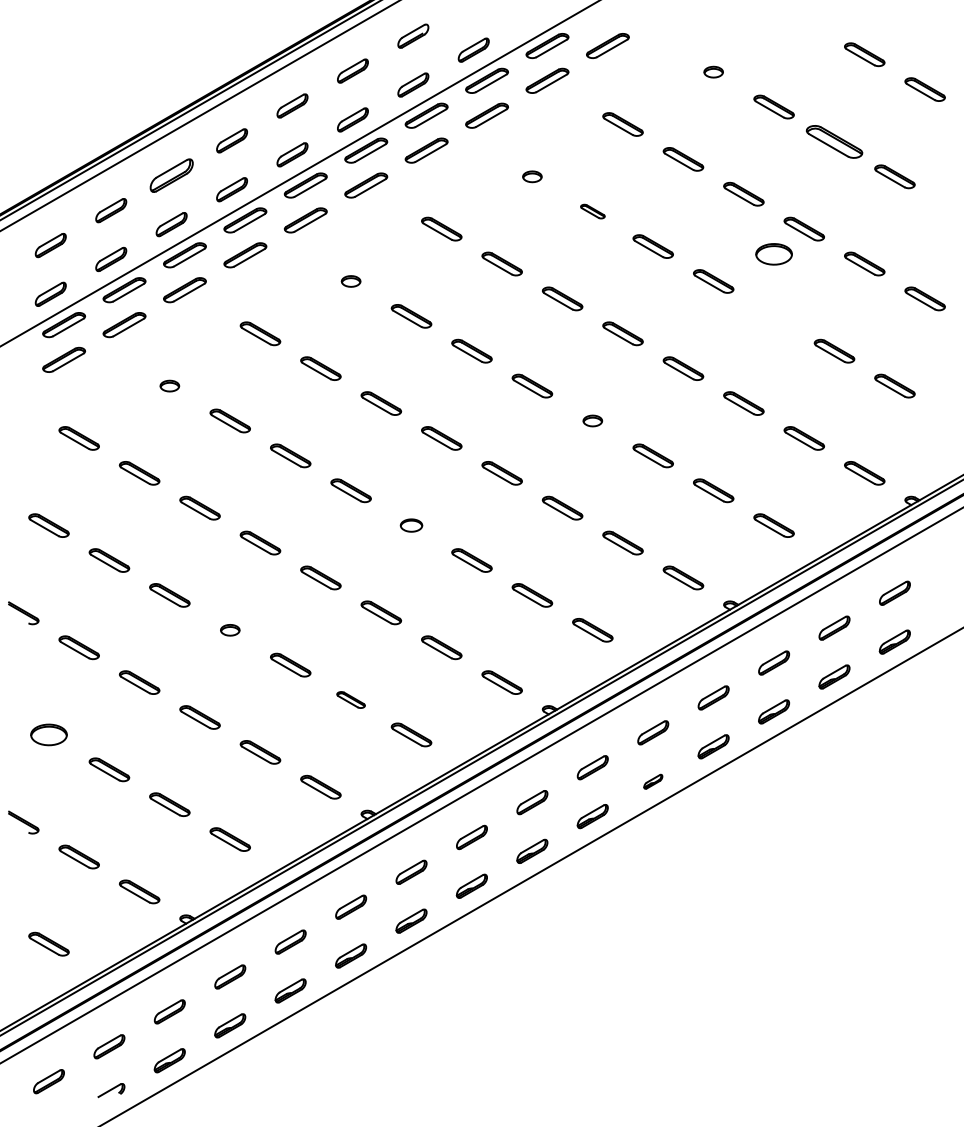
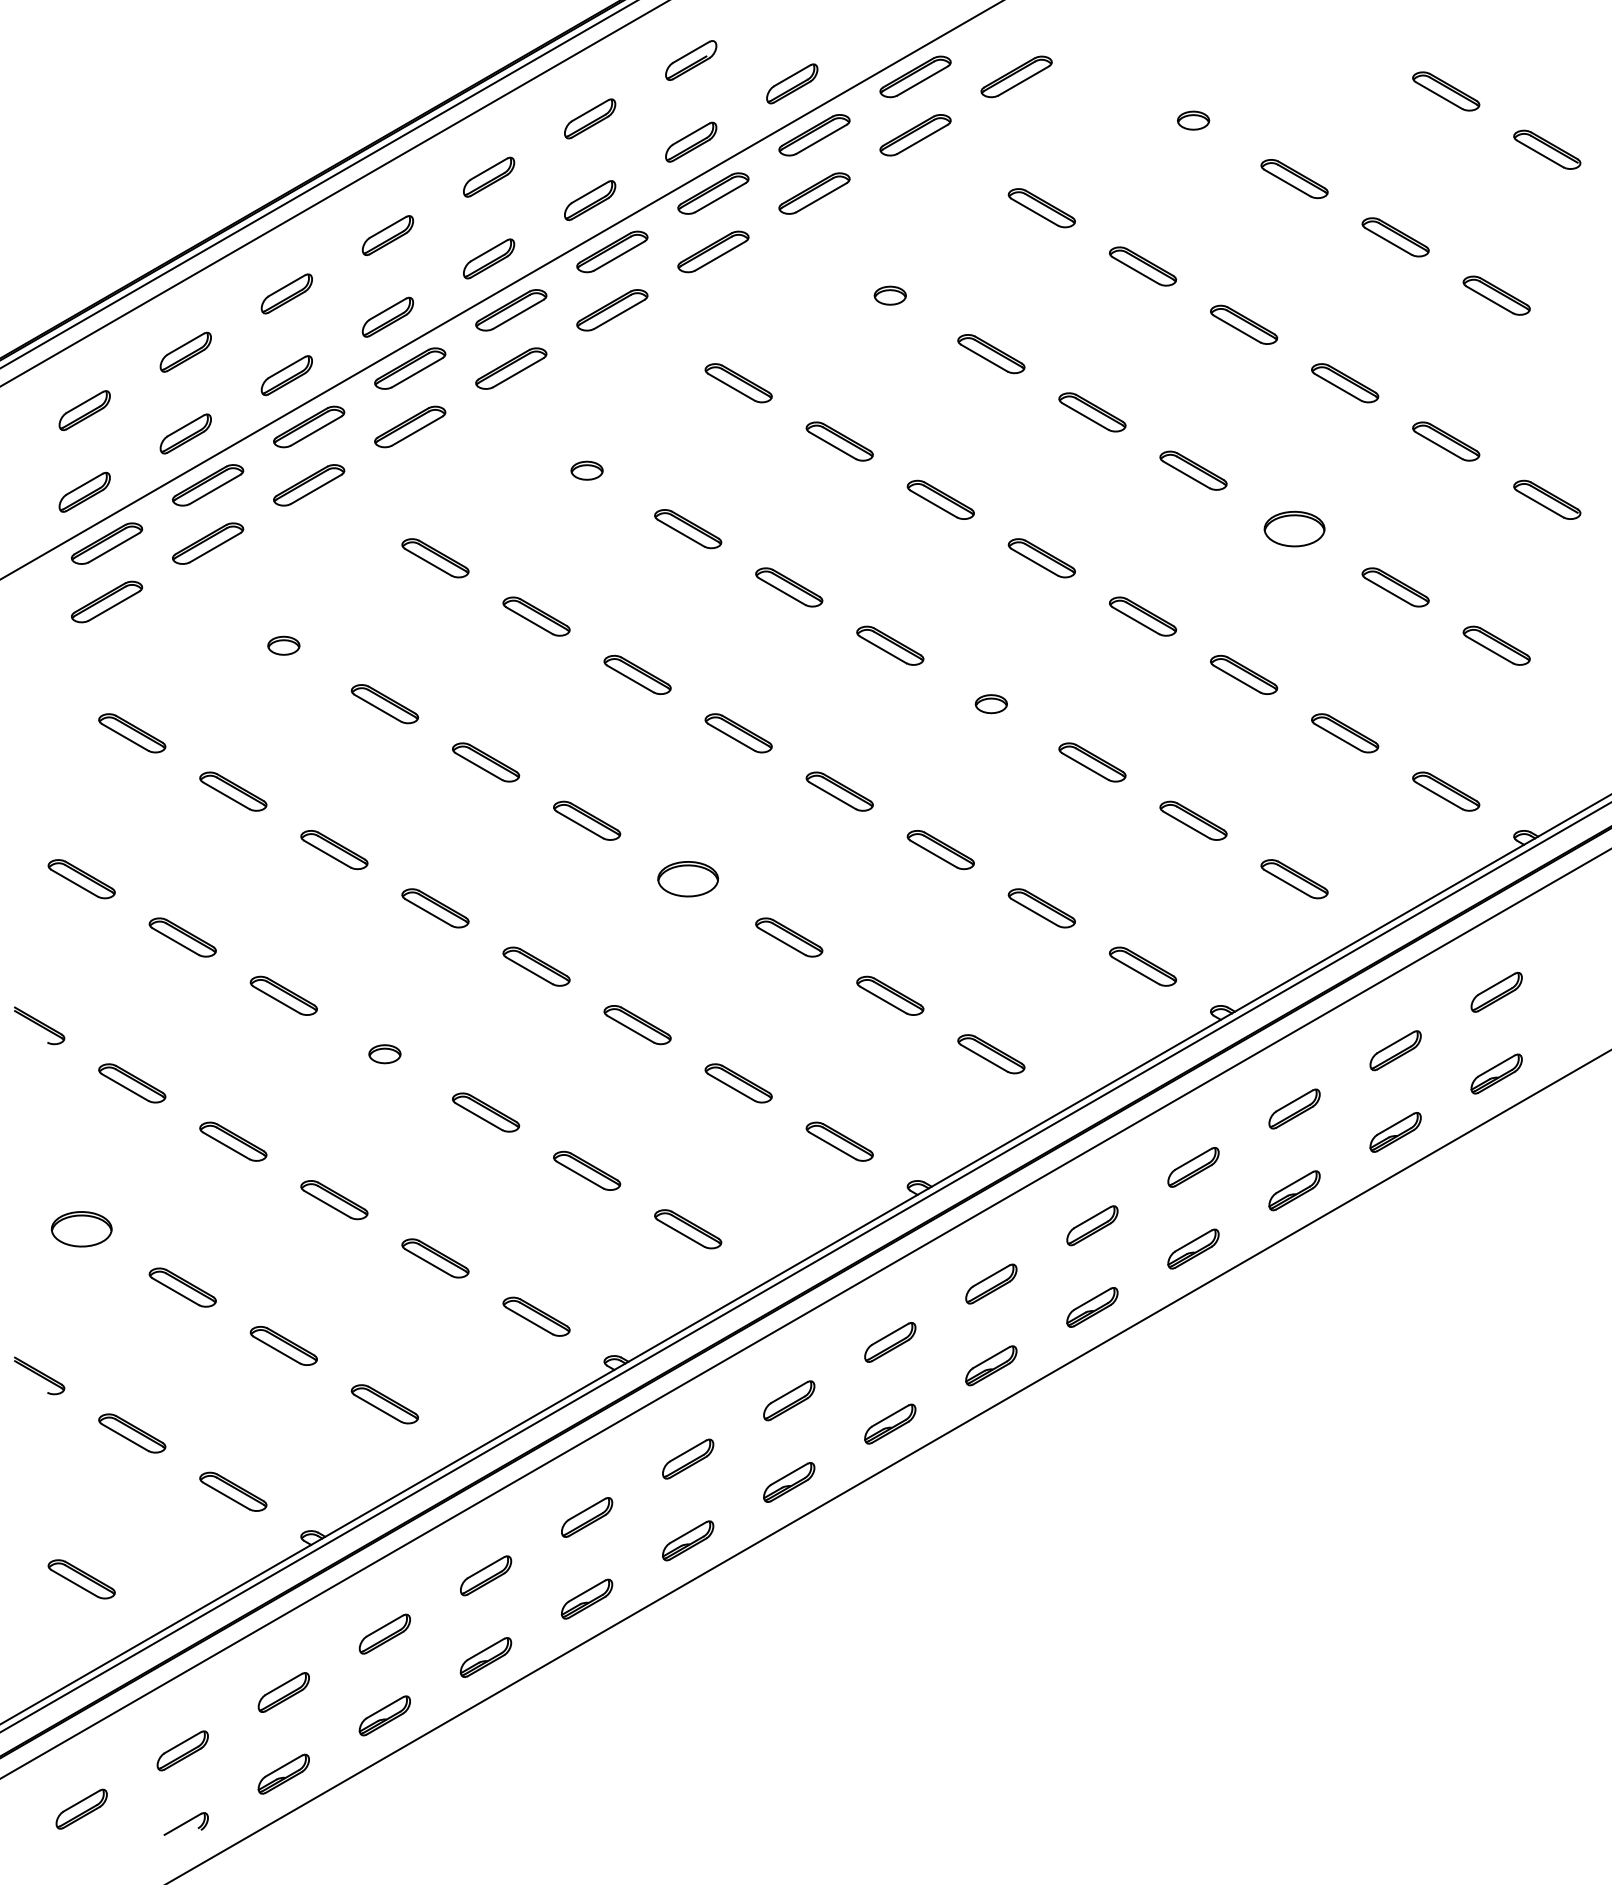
part: (834, 141) -> (1395, 236), size x0.71
part: (171, 175) -> (286, 293), size x0.71
part: (592, 211) -> (990, 353), size x1.67
part: (773, 254) -> (1293, 529), moved
part: (411, 525) -> (688, 878), size x1.67
part: (350, 699) -> (586, 1169), size x1.43
part: (653, 781) -> (1092, 1307), size x1.67

